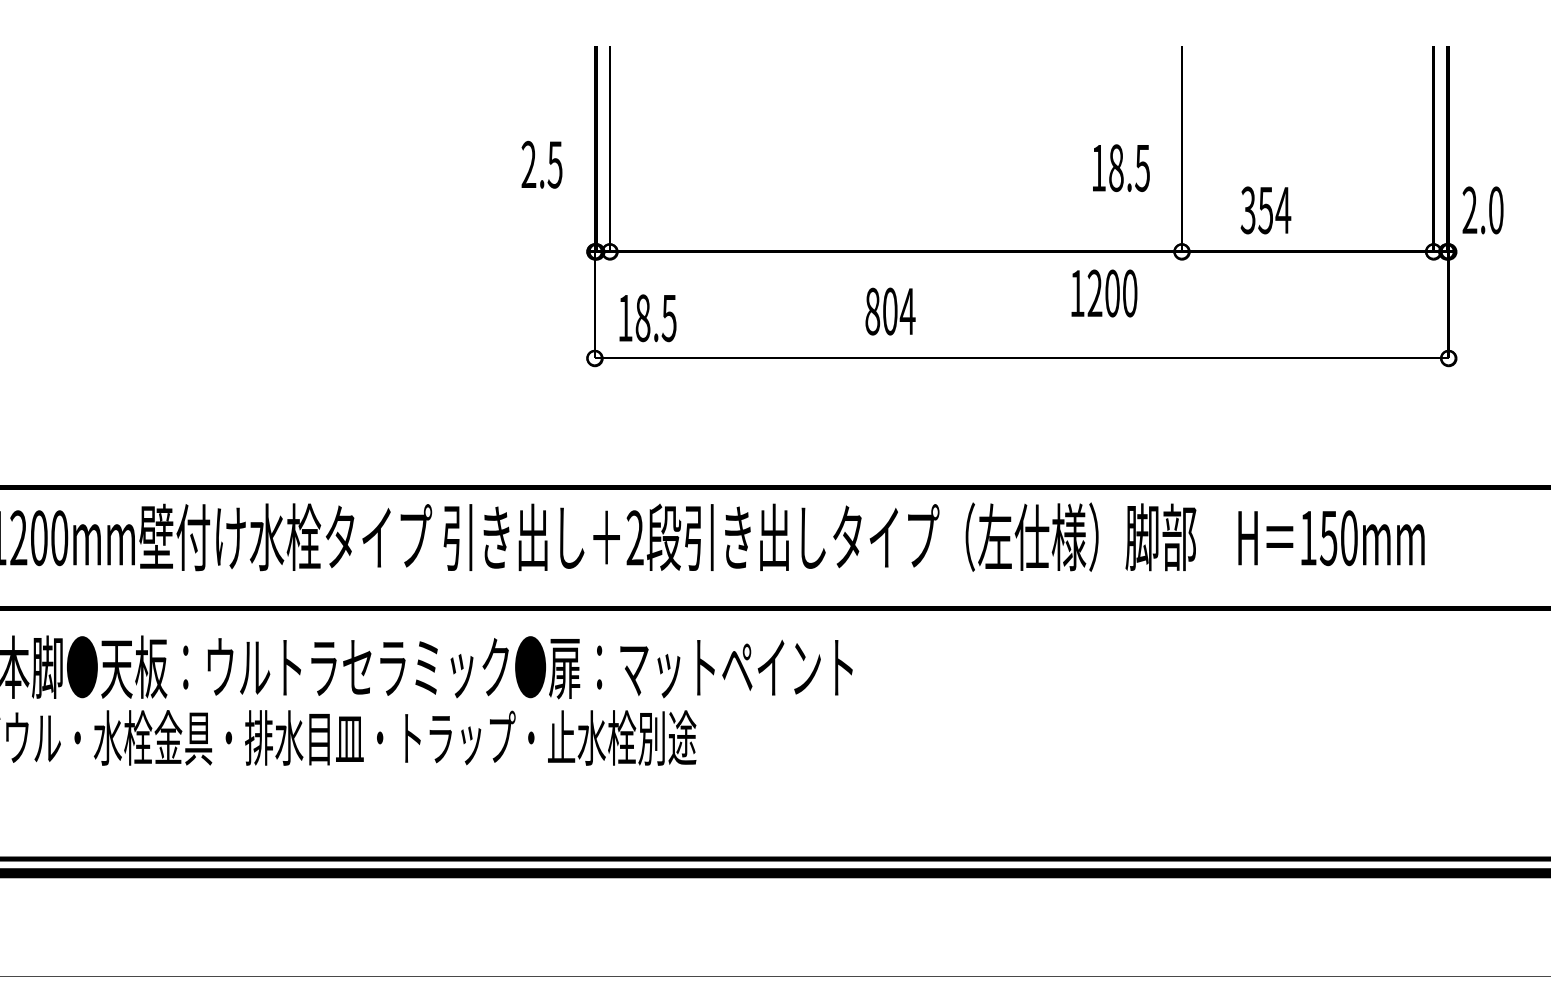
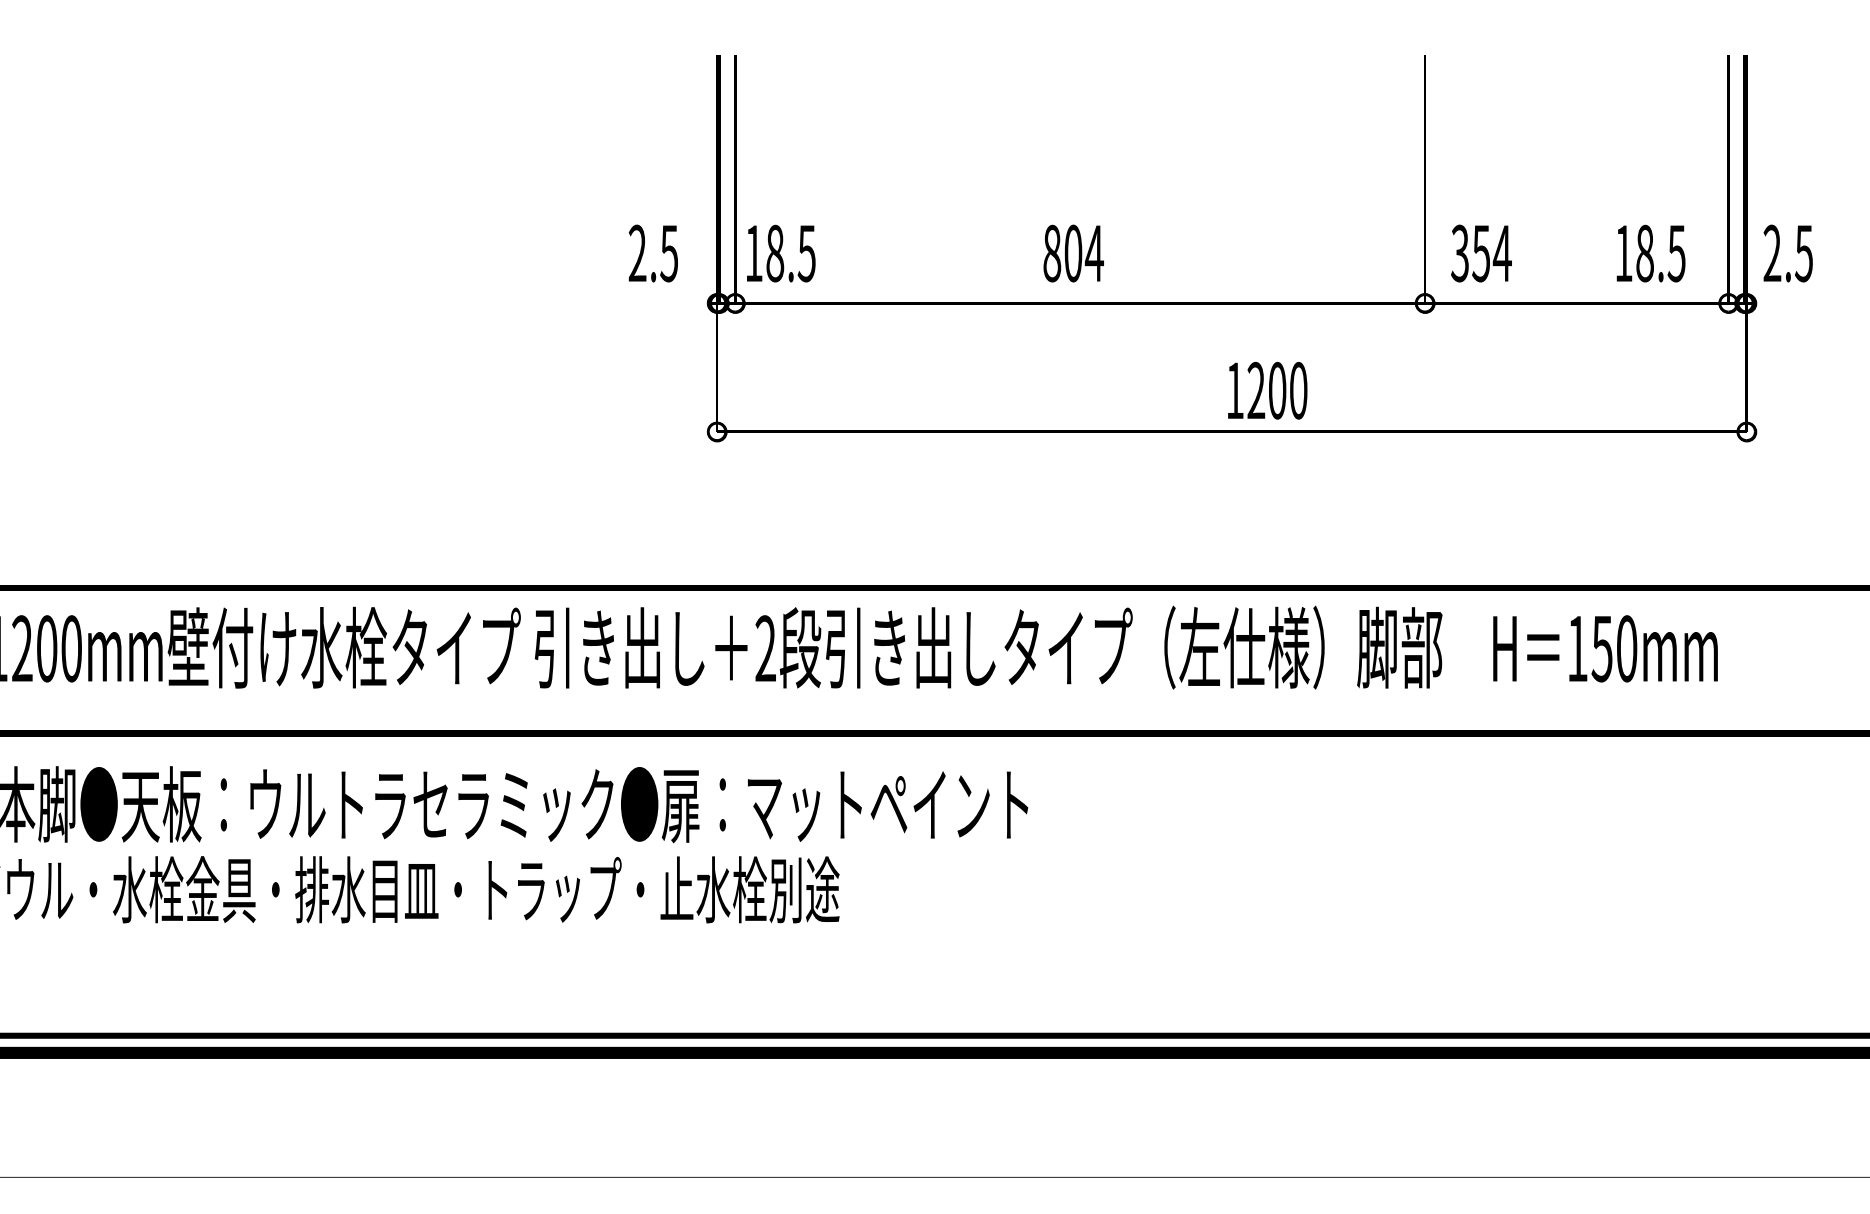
text: (541, 164) -> (652, 253), moved
text: (1120, 168) -> (1650, 253), moved
text: (1265, 210) -> (1481, 253), moved
text: (1495, 210) -> (1803, 253), 2.0 -> 2.5
text: (1104, 293) -> (1267, 390), moved
text: (890, 311) -> (1073, 253), moved
text: (648, 318) -> (781, 253), moved

